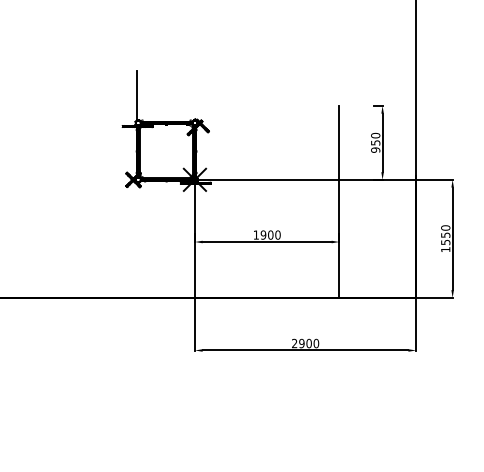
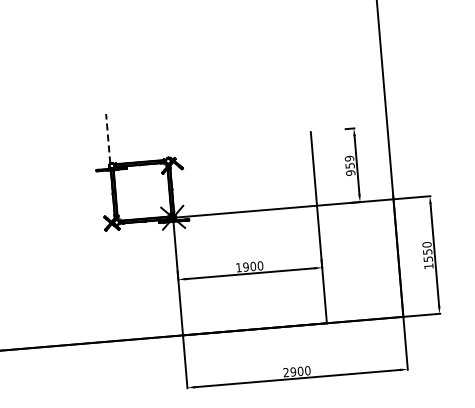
line: (136, 95) -> (107, 138), solid -> dashed
text: (375, 135) -> (349, 158), 950 -> 959

